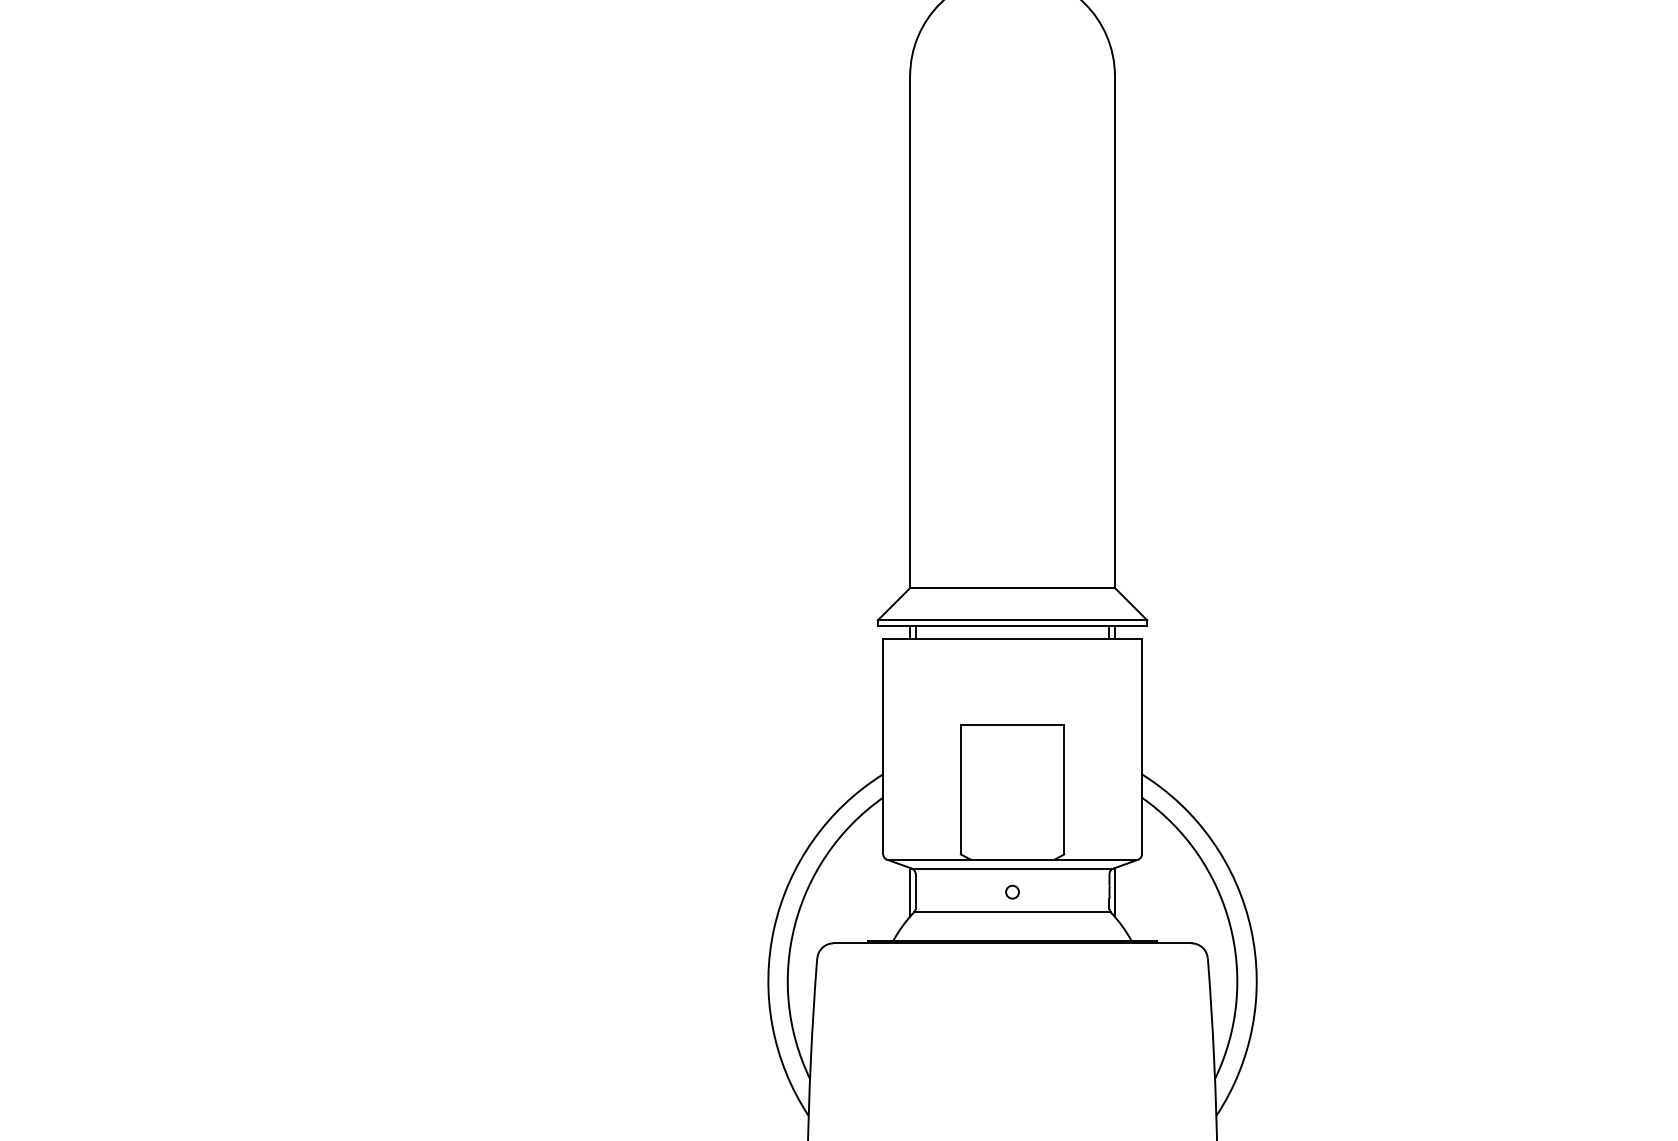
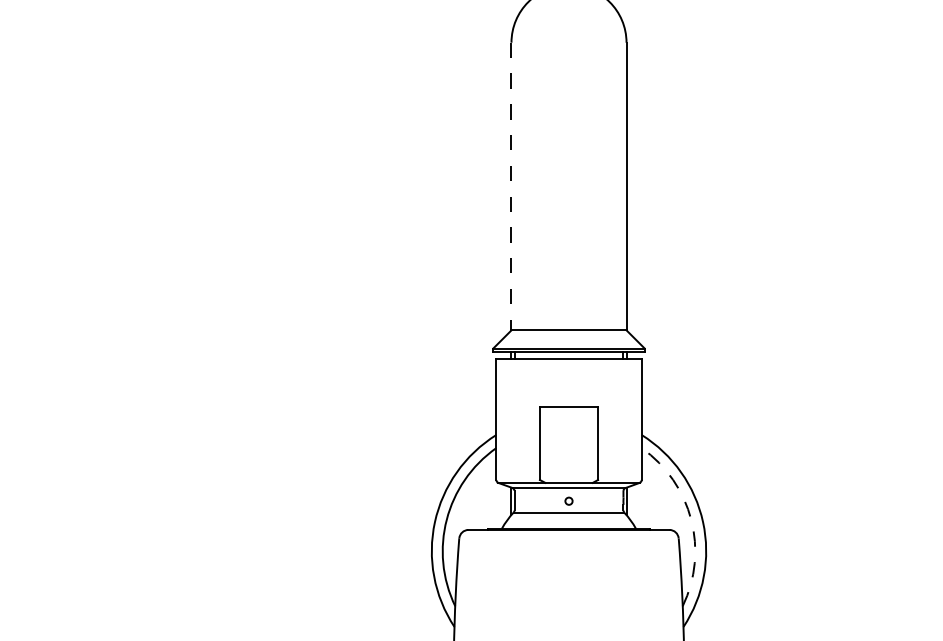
line: (910, 331) -> (511, 186), solid -> dashed
arc: (1230, 924) -> (691, 519), solid -> dashed

